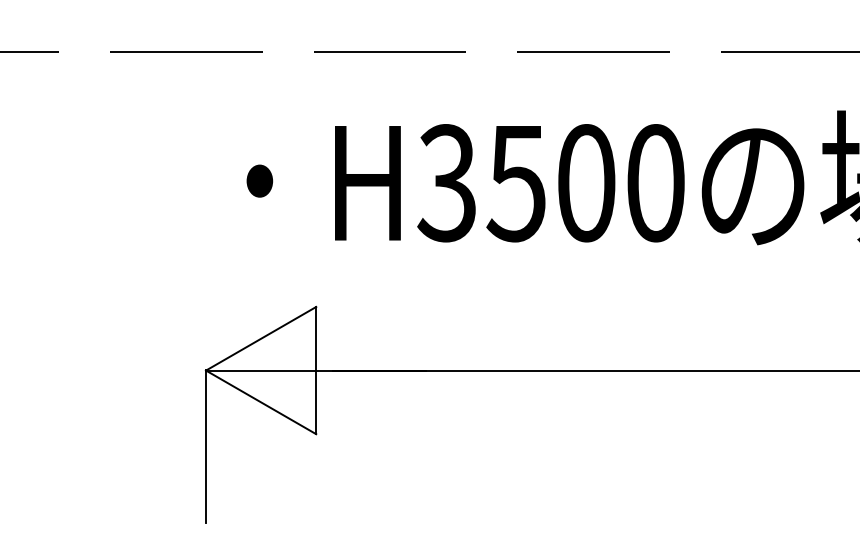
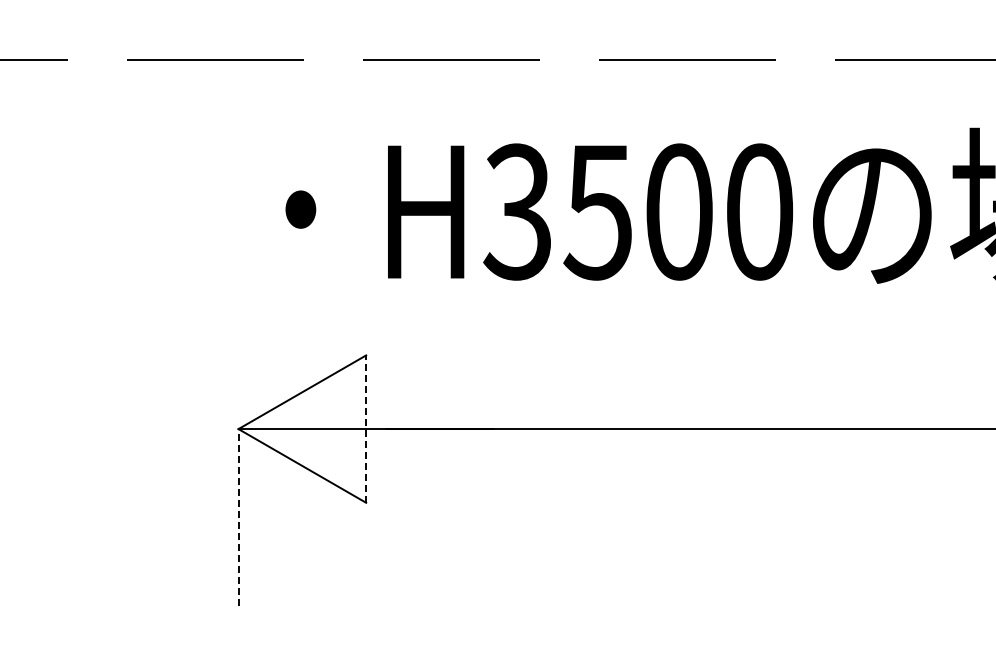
line: (316, 370) -> (366, 429), solid -> dashed
line: (206, 446) -> (238, 517), solid -> dashed

